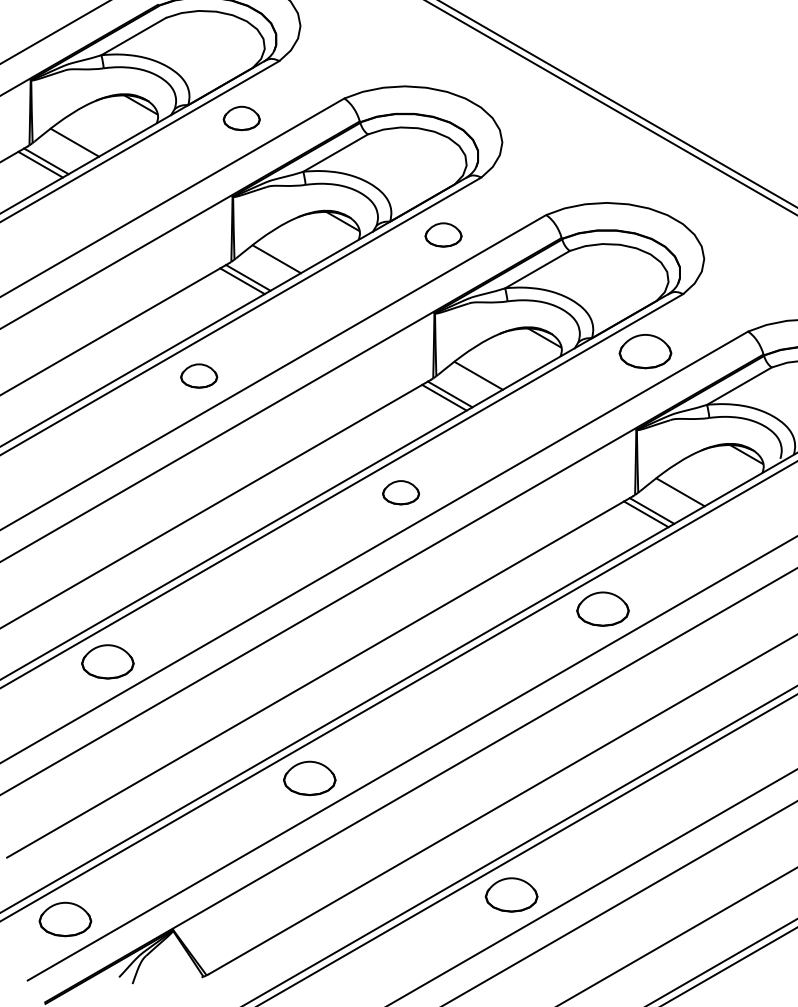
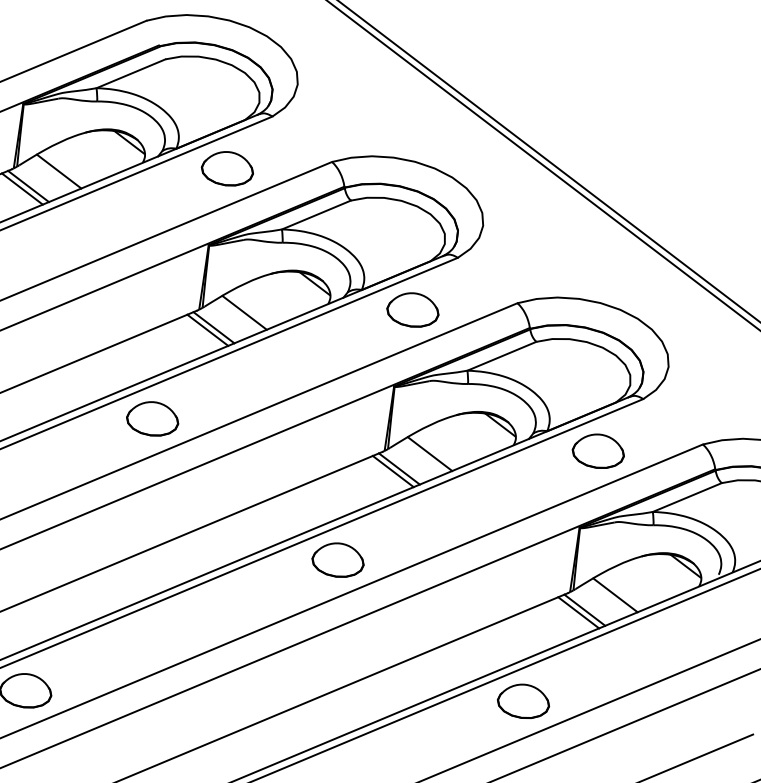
part: (241, 118) -> (227, 168), size x1.43
part: (443, 234) -> (413, 309), size x1.43
part: (198, 375) -> (152, 418), size x1.43
part: (400, 492) -> (337, 559), size x1.43

